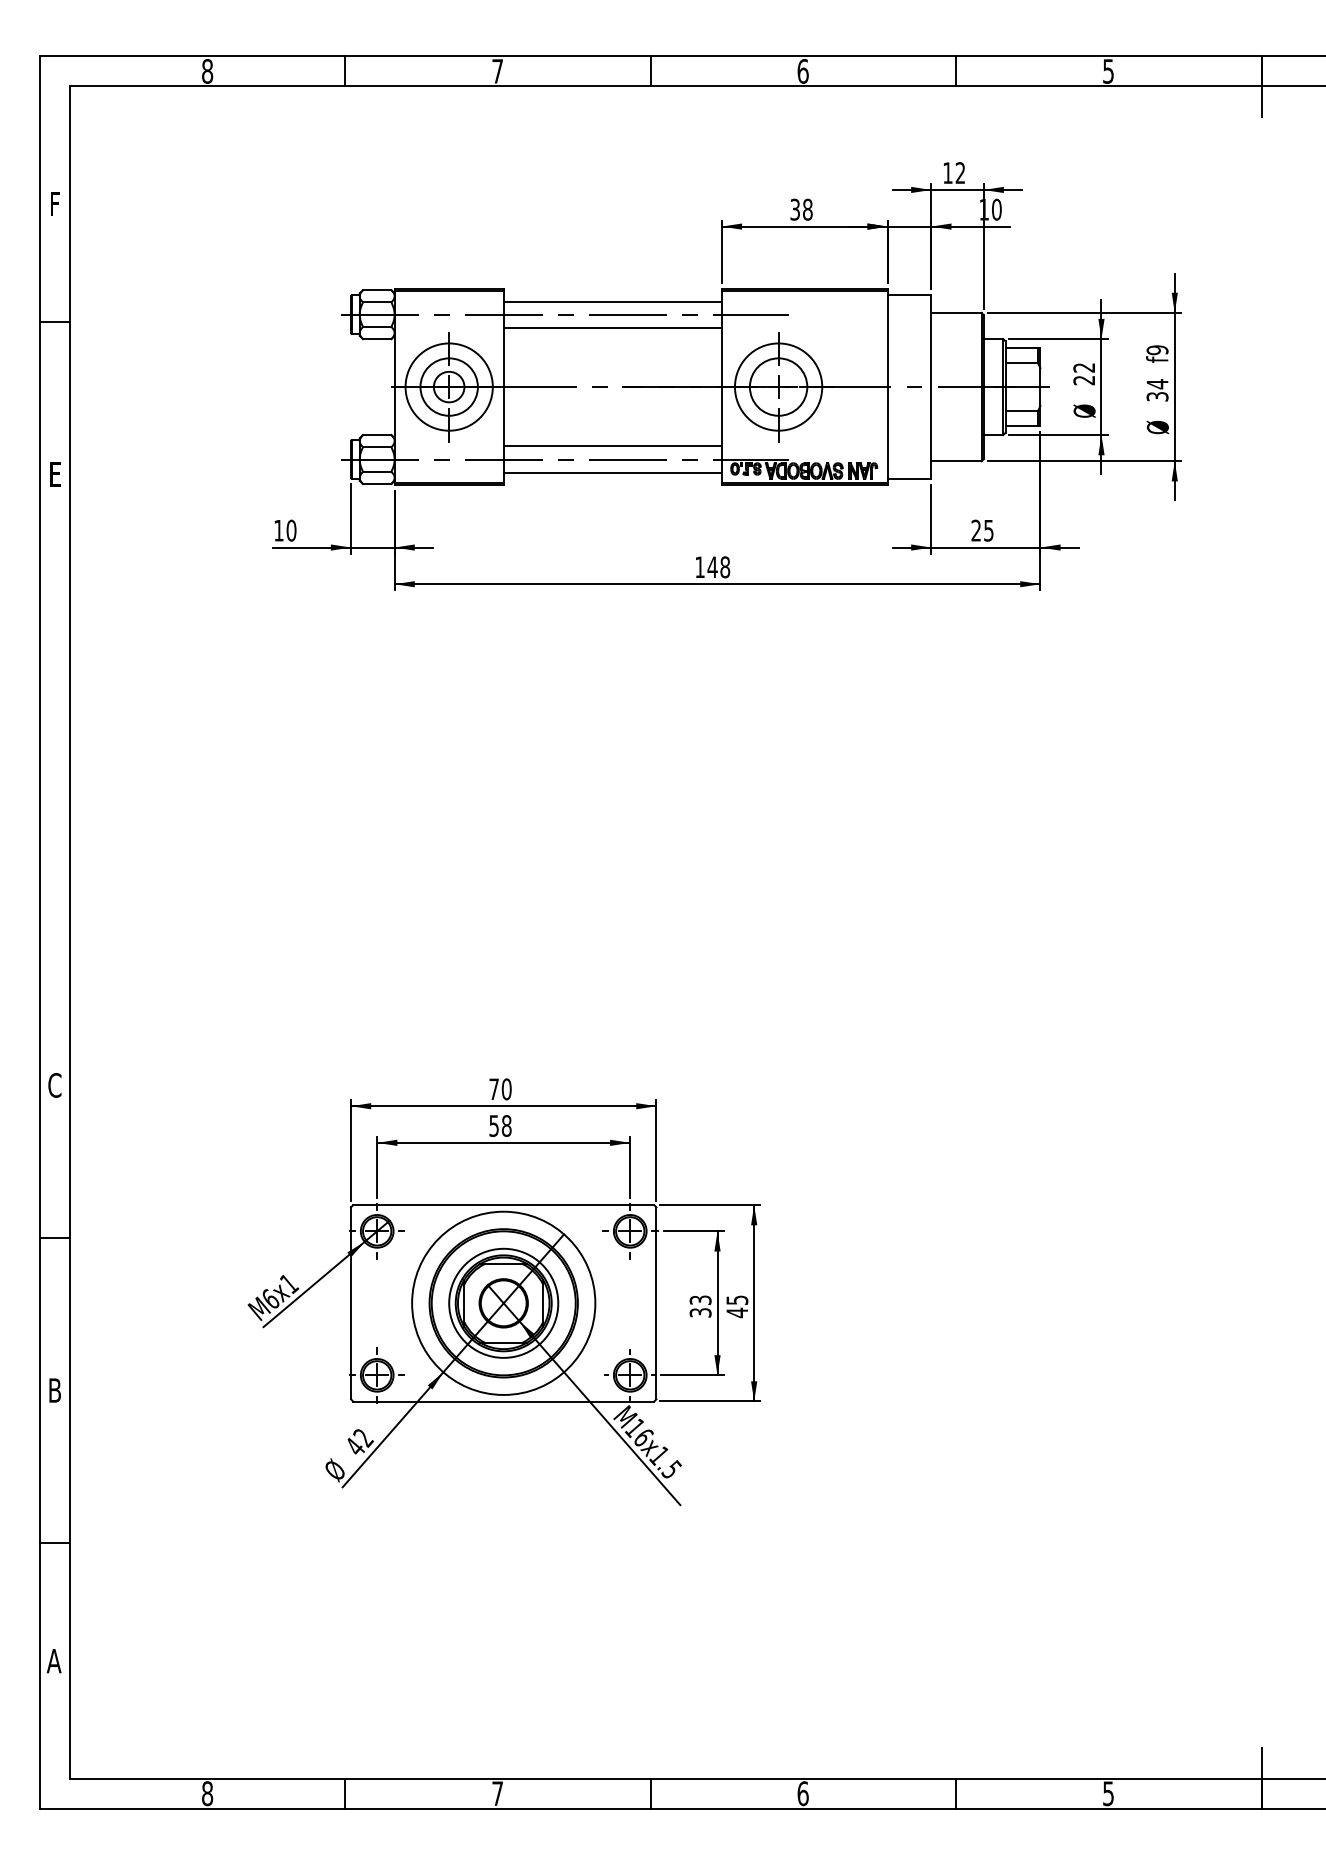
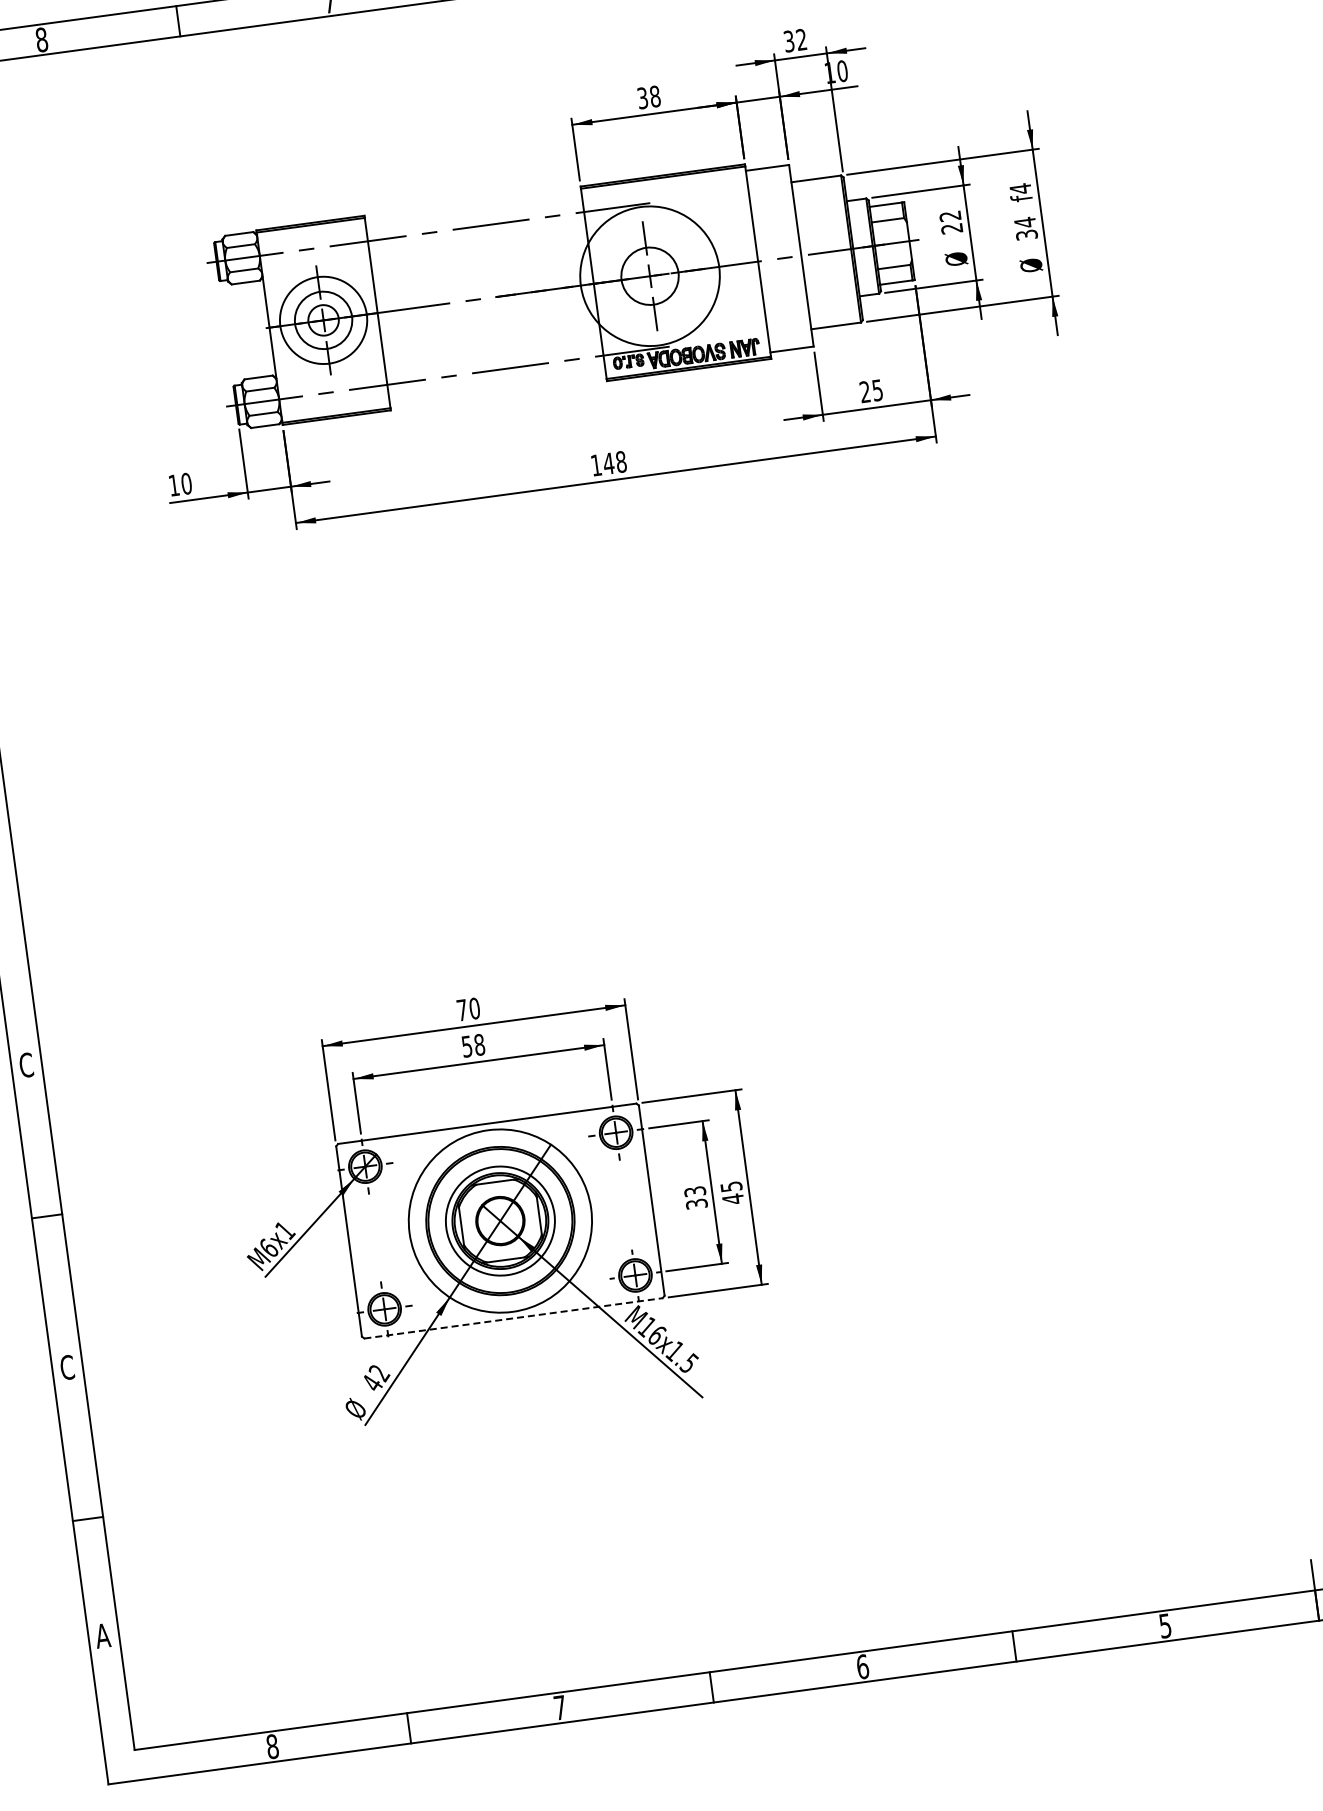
text: (947, 173) -> (788, 41), 12 -> 32
line: (612, 301) -> (473, 213), removed
line: (612, 327) -> (477, 239), removed
text: (1157, 350) -> (1020, 189), f9 -> f4
circle: (778, 386) -> (649, 275), size x1.6
line: (612, 446) -> (493, 357), removed
line: (612, 472) -> (496, 383), removed
text: (54, 1390) -> (66, 1367), B -> C
line: (503, 1401) -> (513, 1318), solid -> dashed

